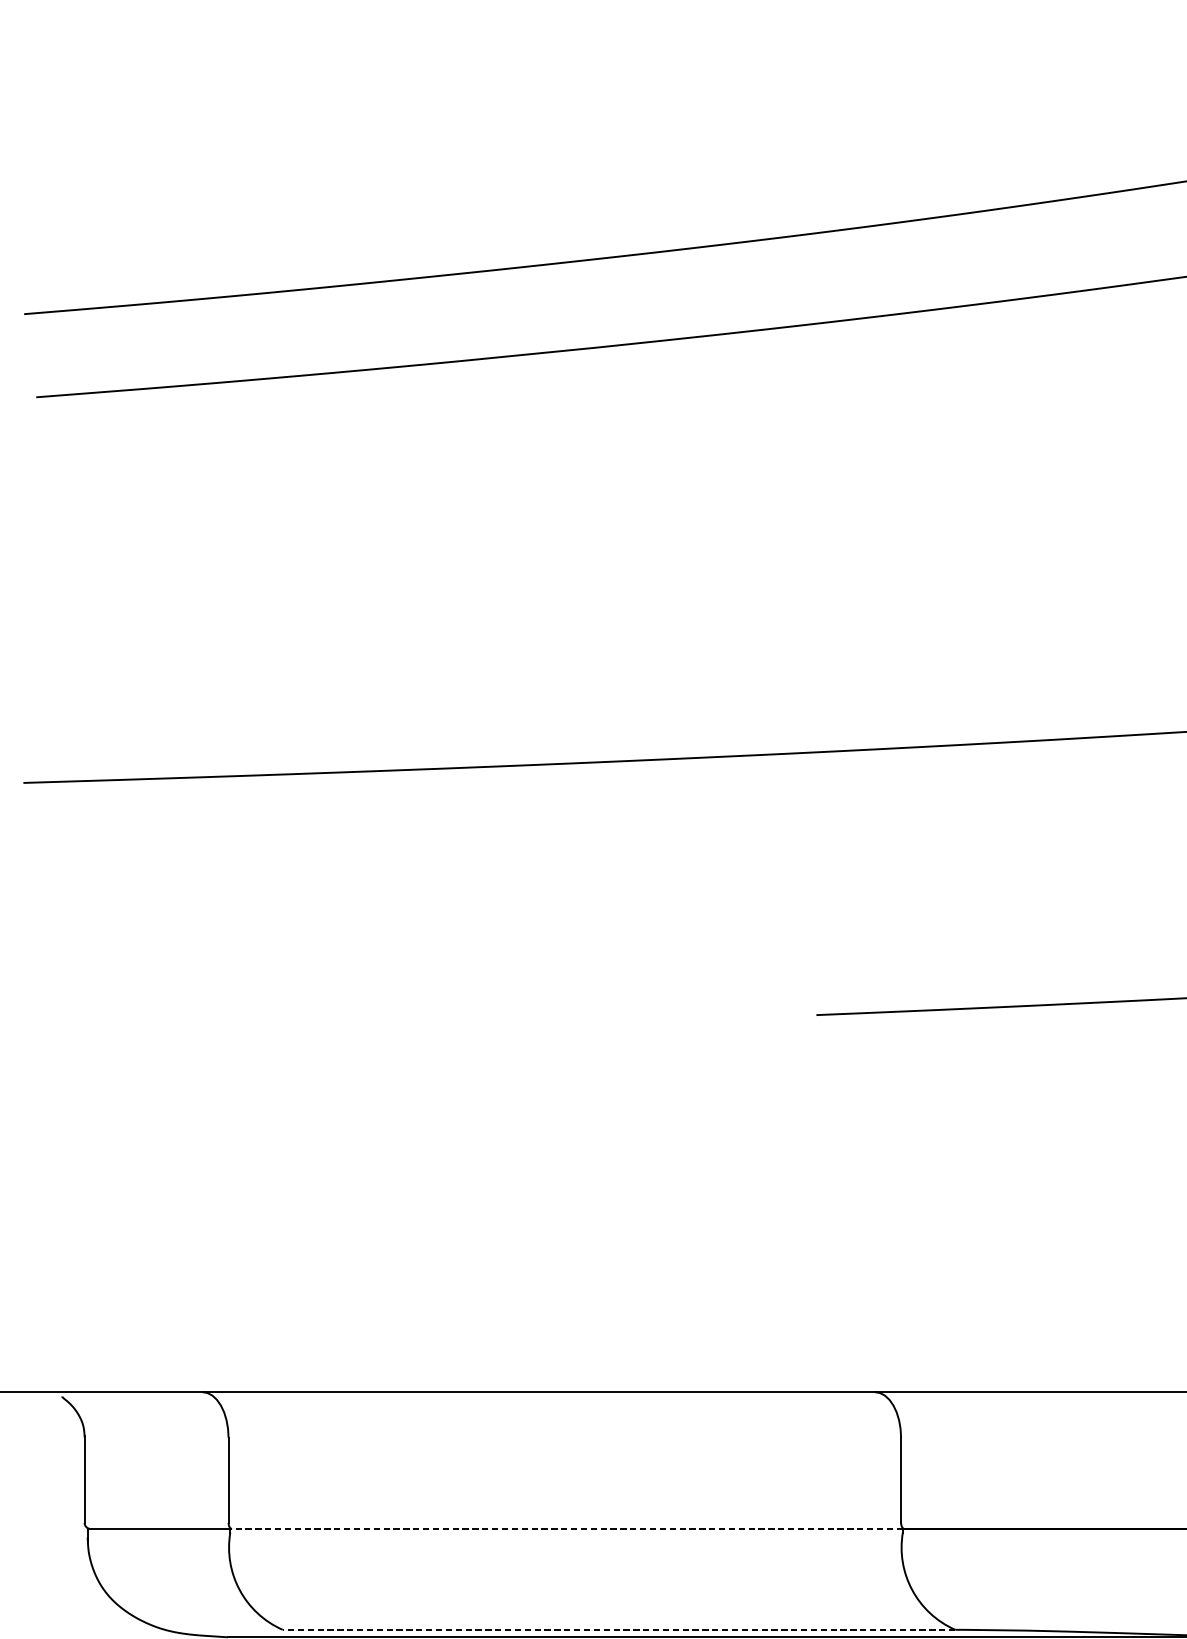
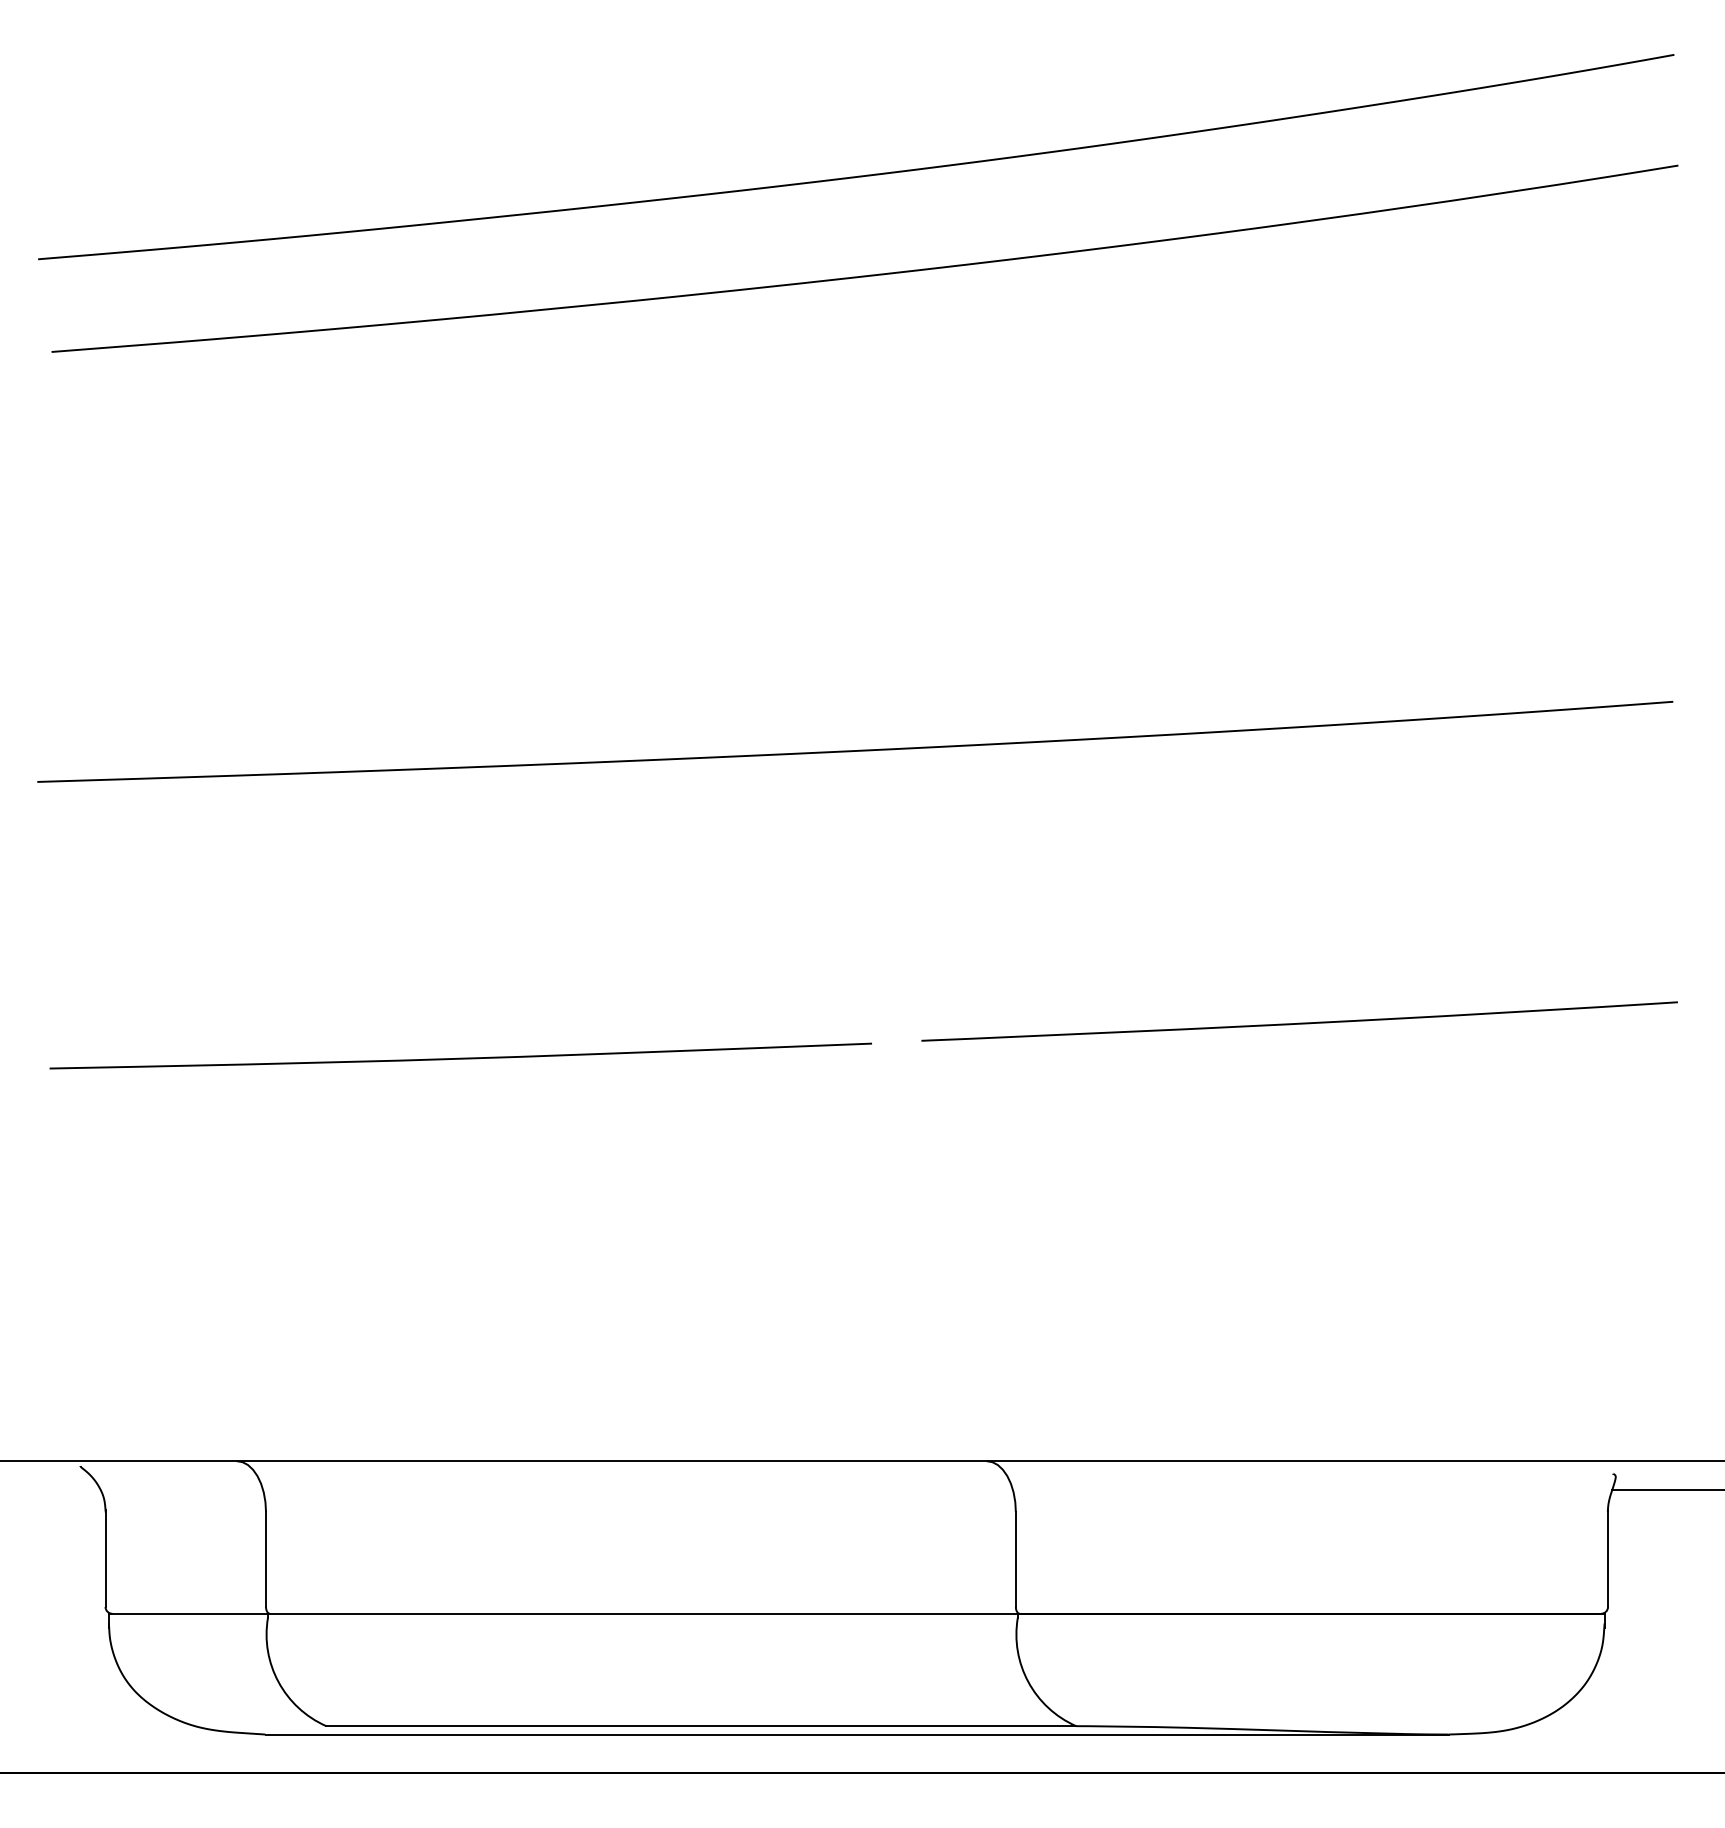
curve: (402, 1030) -> (460, 1057), added
line: (566, 1528) -> (642, 1613), dashed -> solid
line: (619, 1630) -> (701, 1726), dashed -> solid

